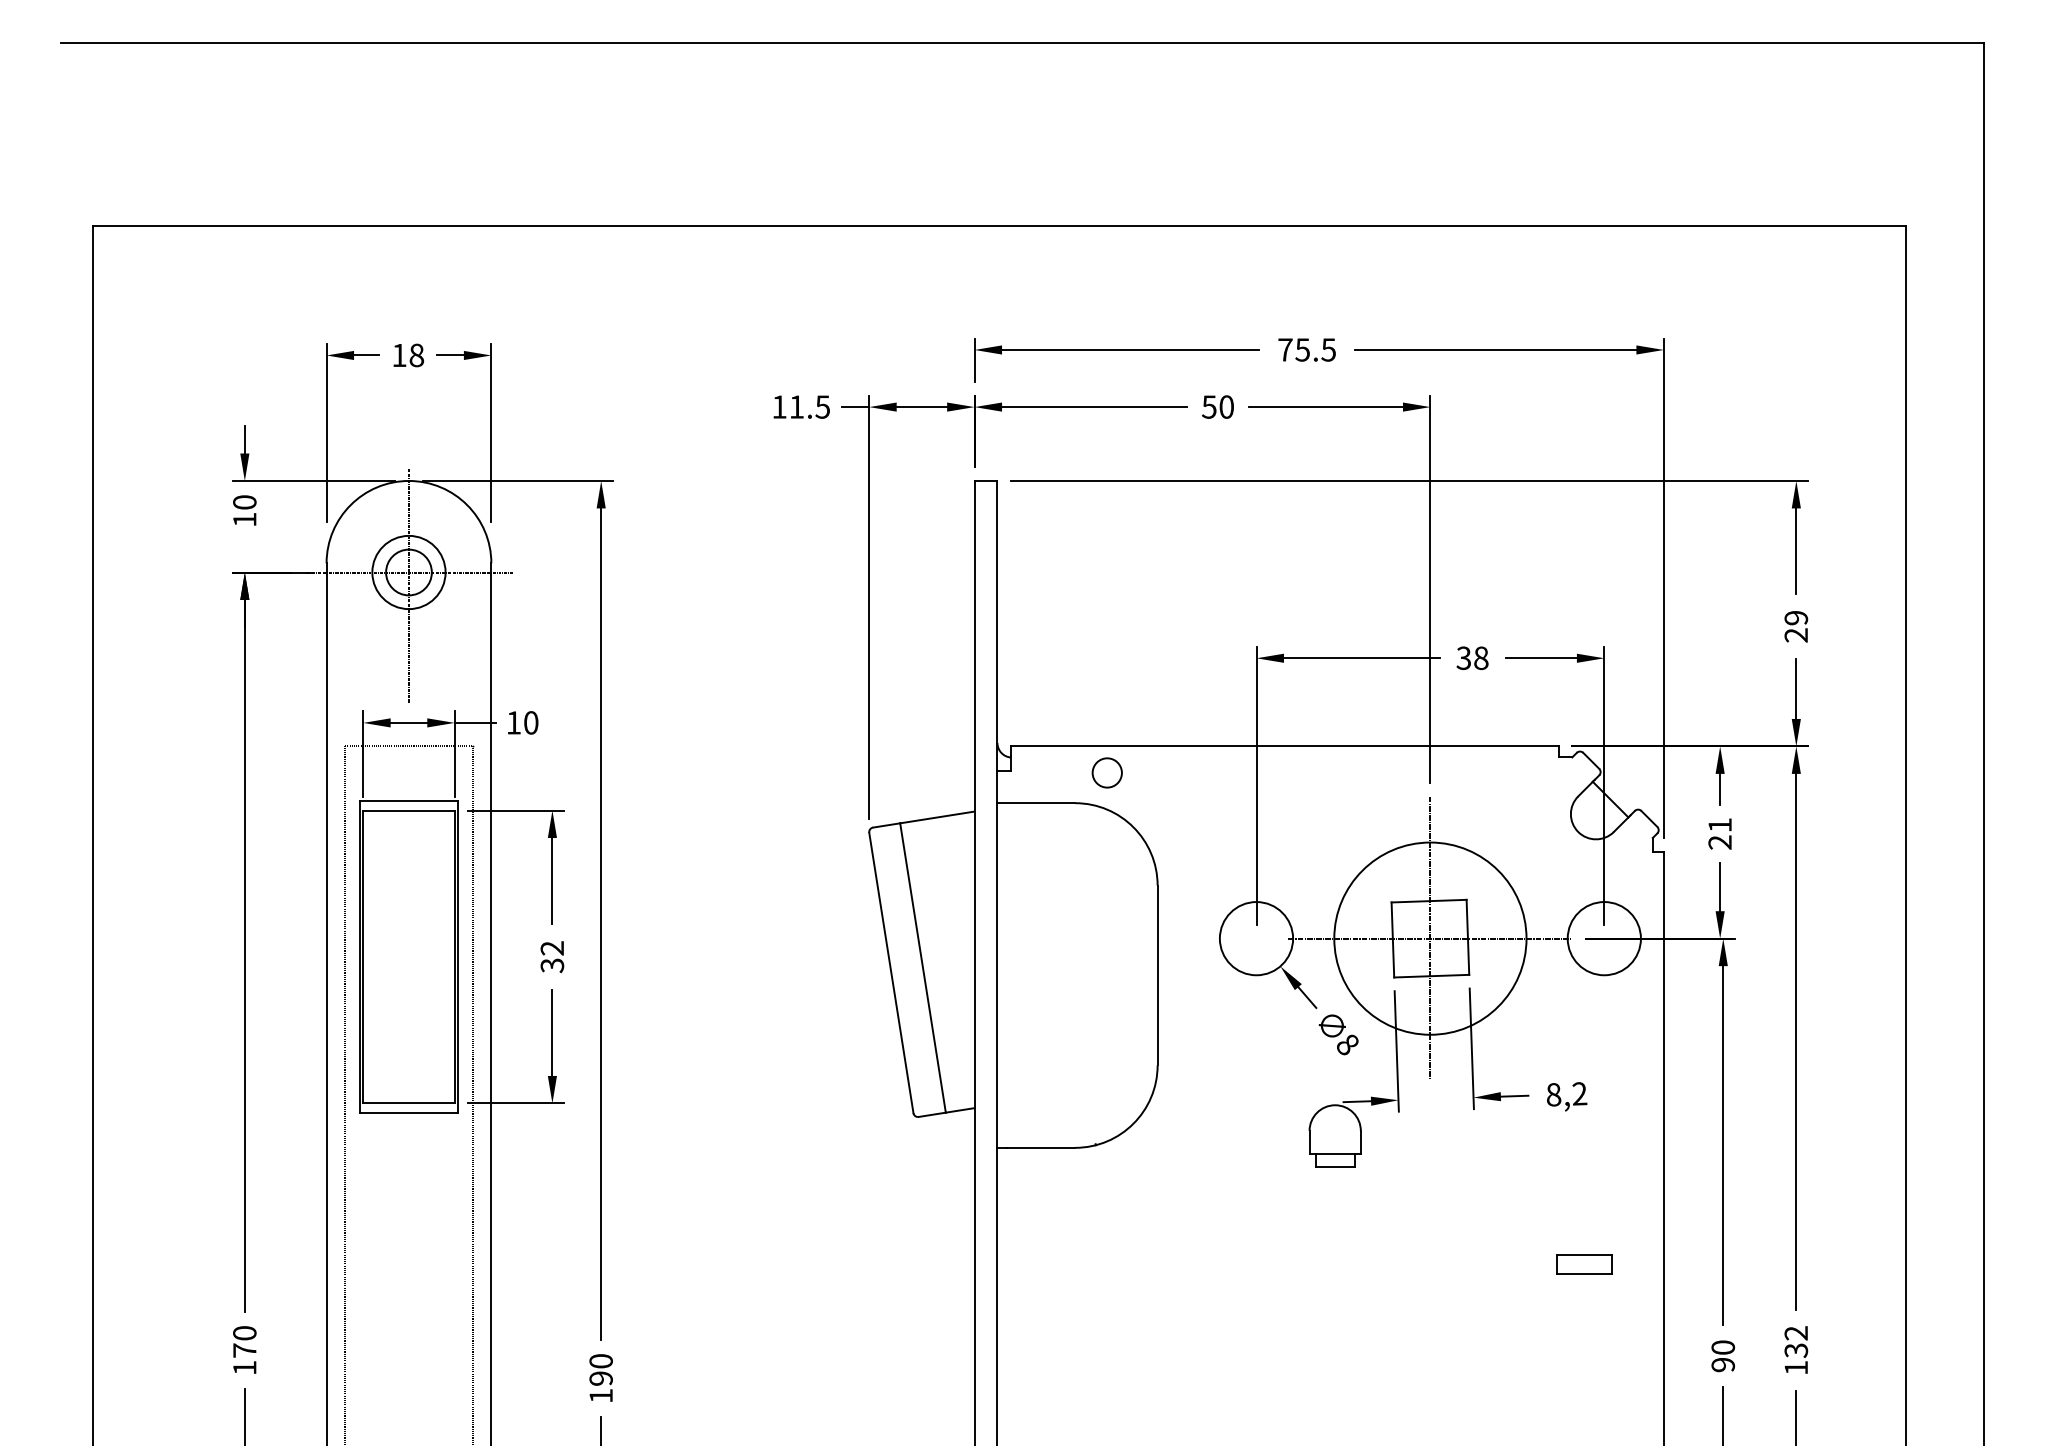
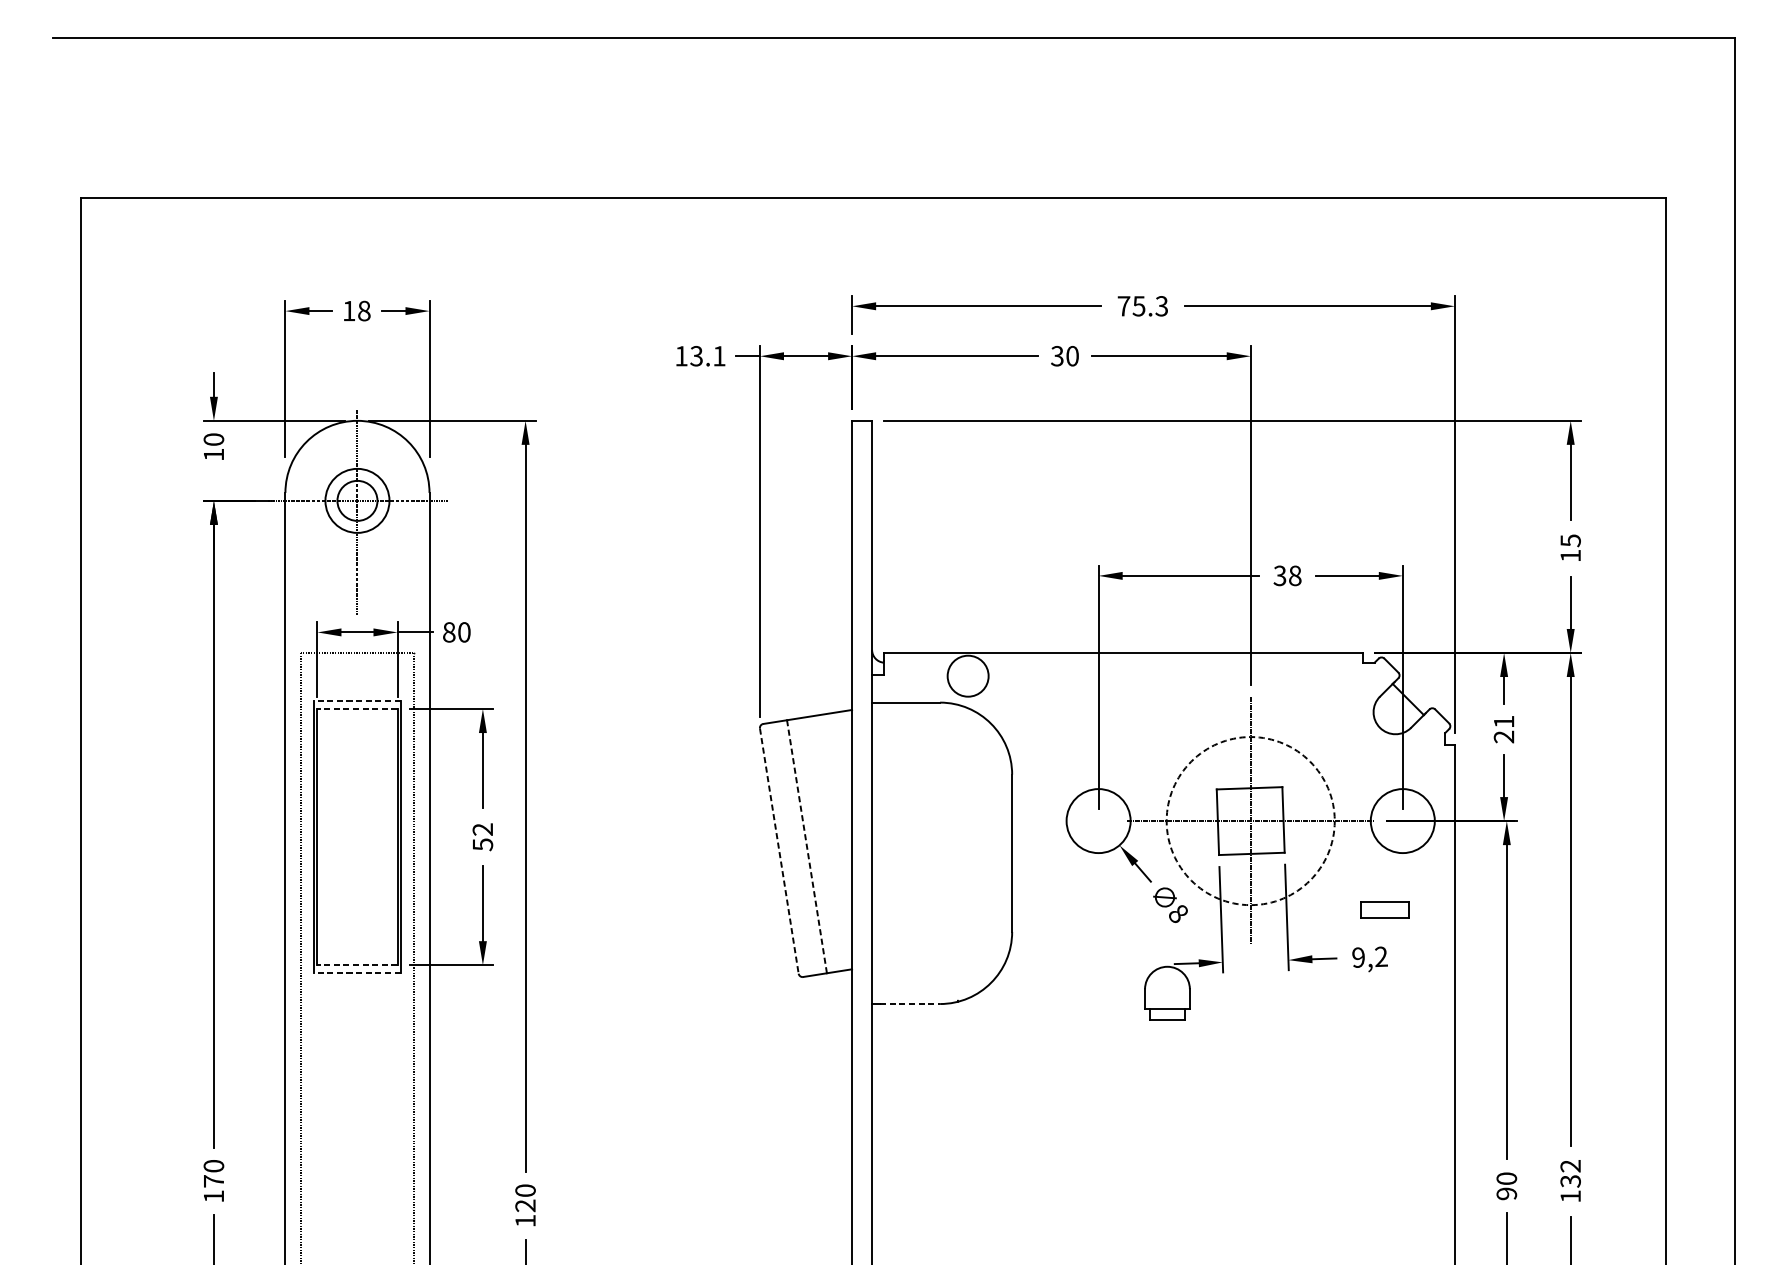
text: (1328, 349) -> (1161, 305), 75.5 -> 75.3
text: (809, 406) -> (707, 355), 11.5 -> 13.1
text: (1209, 406) -> (1057, 355), 50 -> 30
text: (1796, 626) -> (1570, 548), 29 -> 15
text: (513, 722) -> (448, 632), 10 -> 80
circle: (1106, 772) -> (967, 675), size x1.6
line: (408, 801) -> (357, 701), solid -> dashed
line: (408, 810) -> (357, 709), solid -> dashed
circle: (1430, 938) -> (1250, 820), solid -> dashed
text: (551, 965) -> (482, 844), 32 -> 52
line: (922, 967) -> (806, 846), solid -> dashed
line: (891, 972) -> (779, 850), solid -> dashed
text: (1553, 1094) -> (1358, 957), 8,2 -> 9,2
line: (408, 1103) -> (357, 965), solid -> dashed
line: (408, 1112) -> (357, 973), solid -> dashed
line: (1041, 1147) -> (910, 1003), solid -> dashed
part: (1584, 1264) -> (1385, 910), moved
text: (600, 1378) -> (524, 1205), 190 -> 120

